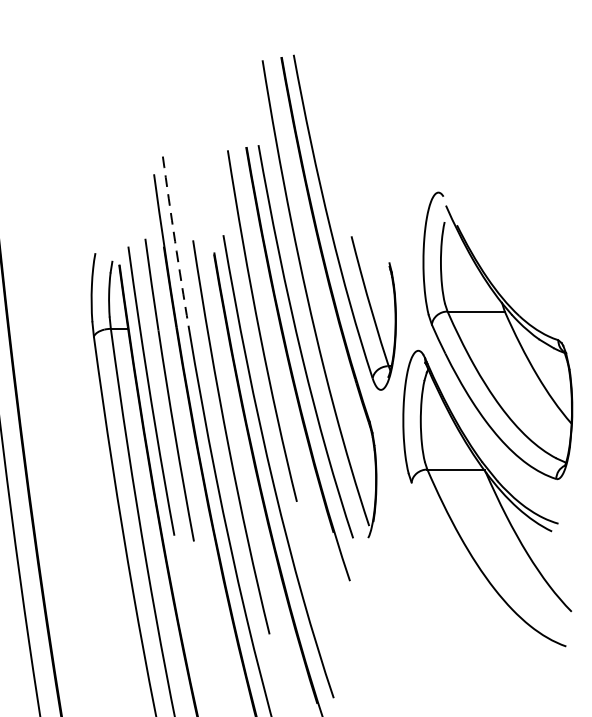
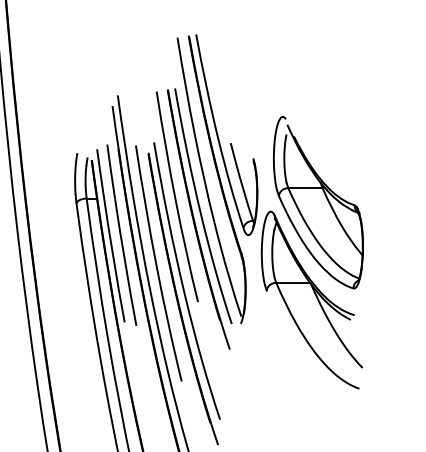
arc: (175, 241) -> (125, 146), dashed -> solid

